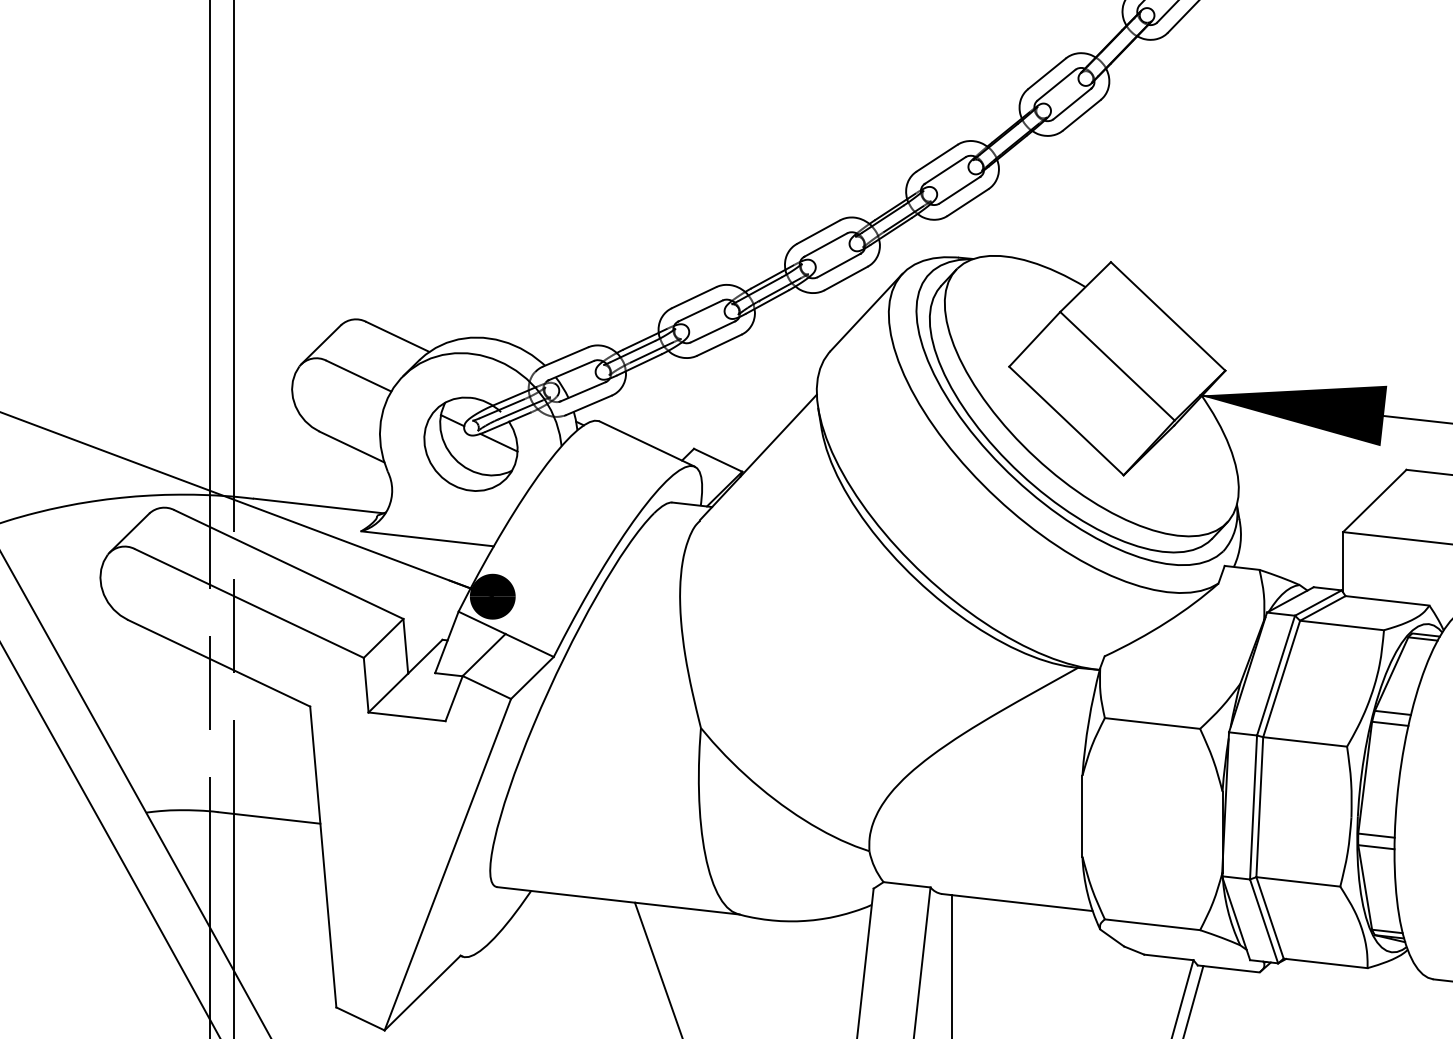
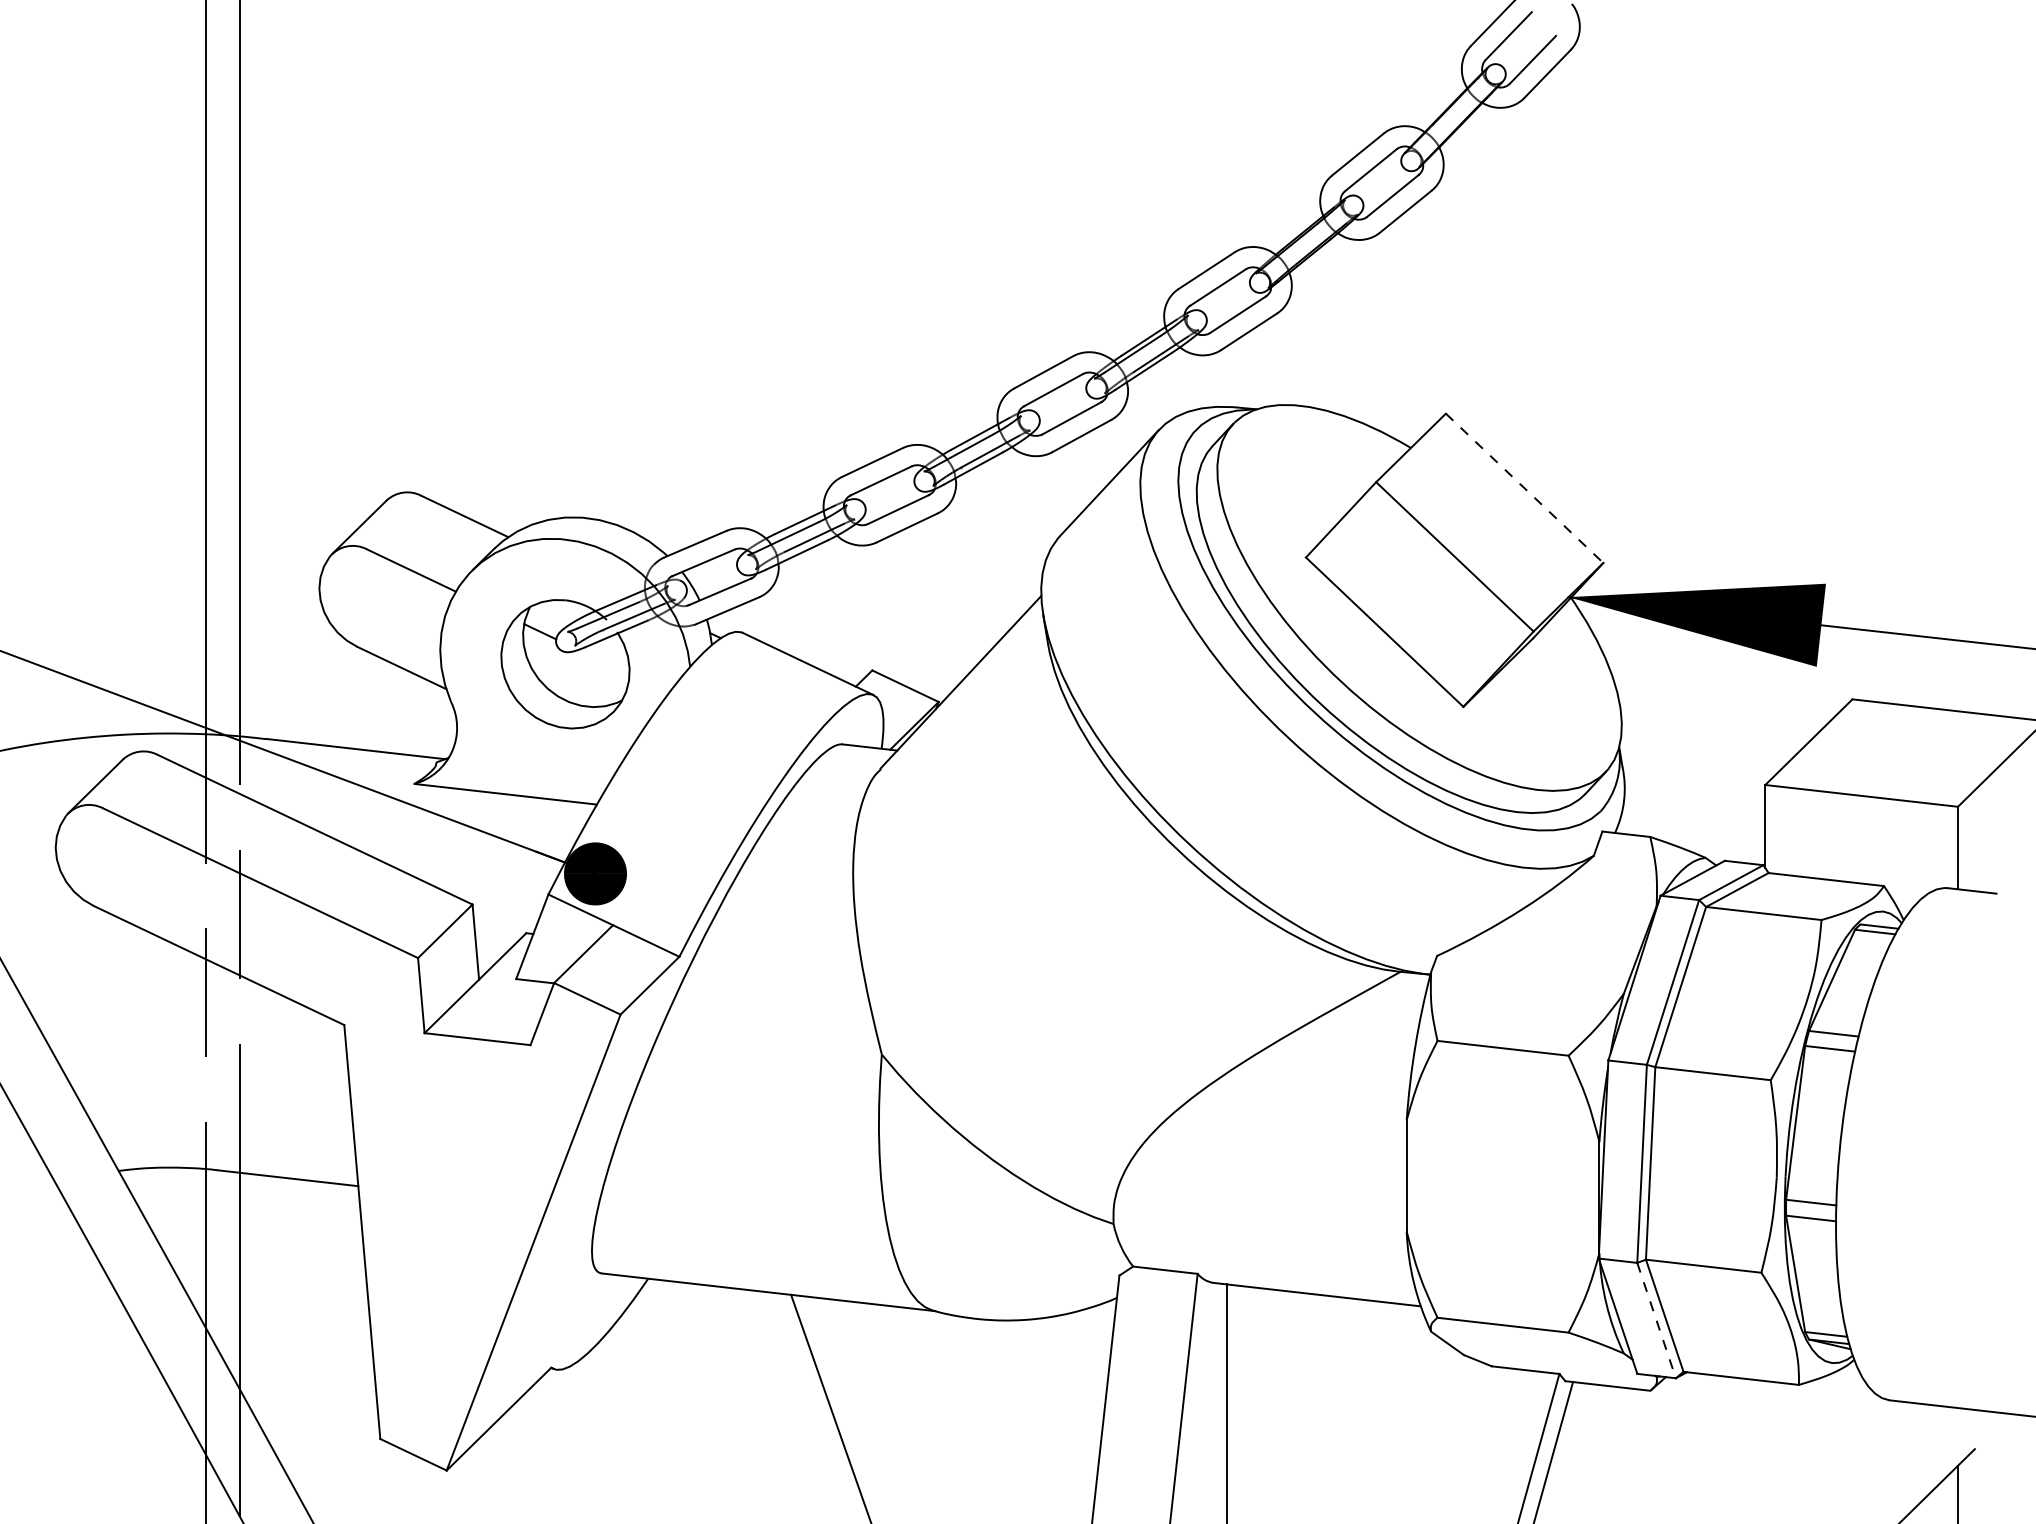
line: (1168, 316) -> (1524, 488), solid -> dashed
line: (498, 442) -> (603, 661), removed
line: (1264, 921) -> (1656, 1320), solid -> dashed

